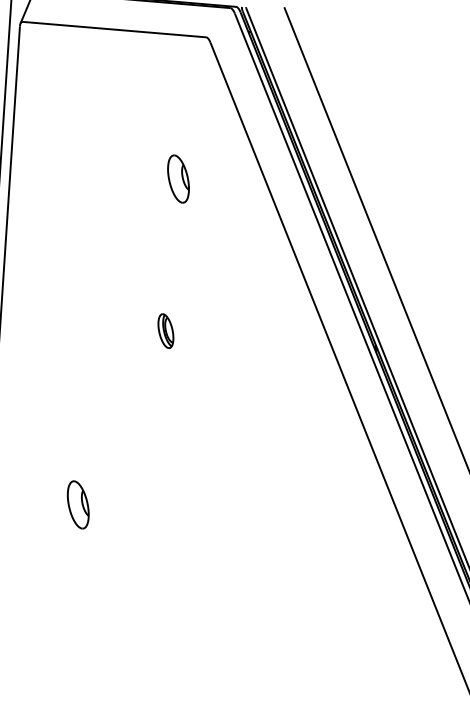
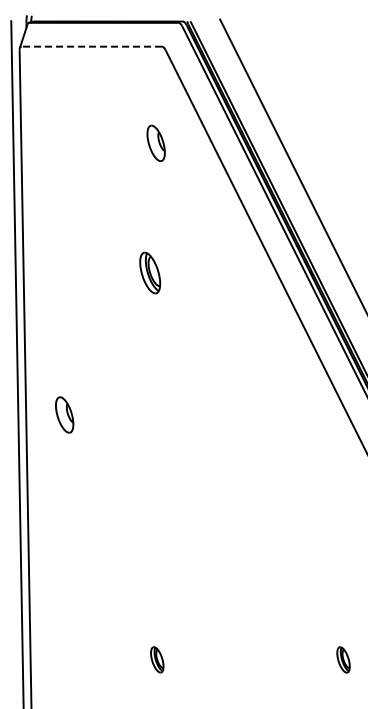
line: (114, 29) -> (91, 46), solid -> dashed
part: (177, 179) -> (155, 143), moved
part: (166, 330) -> (150, 272), size x1.6
part: (78, 504) -> (64, 414), moved

